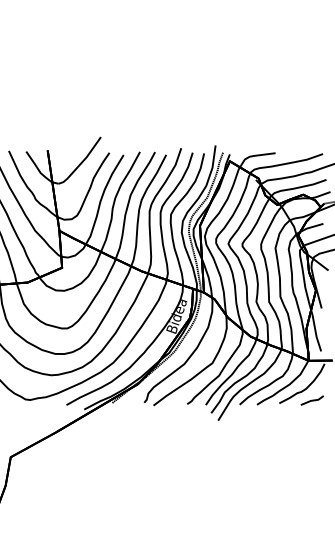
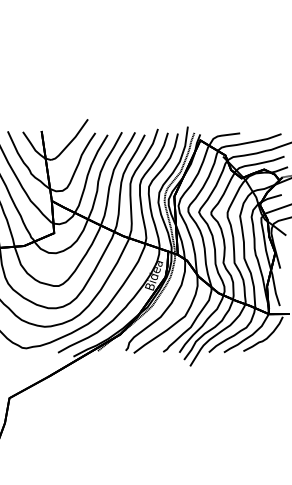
line: (312, 400) -> (272, 348), removed

